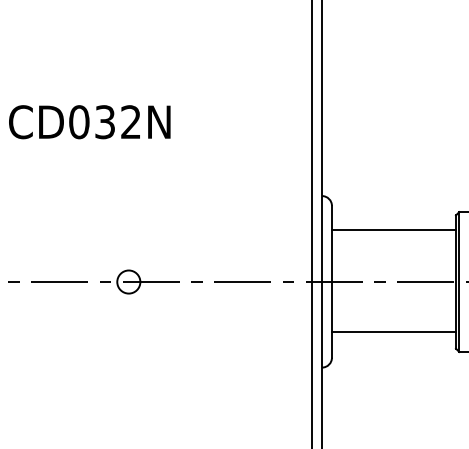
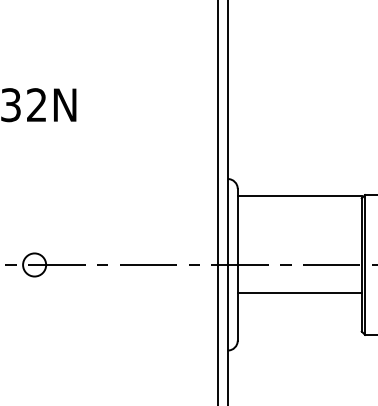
line: (393, 229) -> (299, 195), moved
line: (393, 332) -> (299, 293), moved

